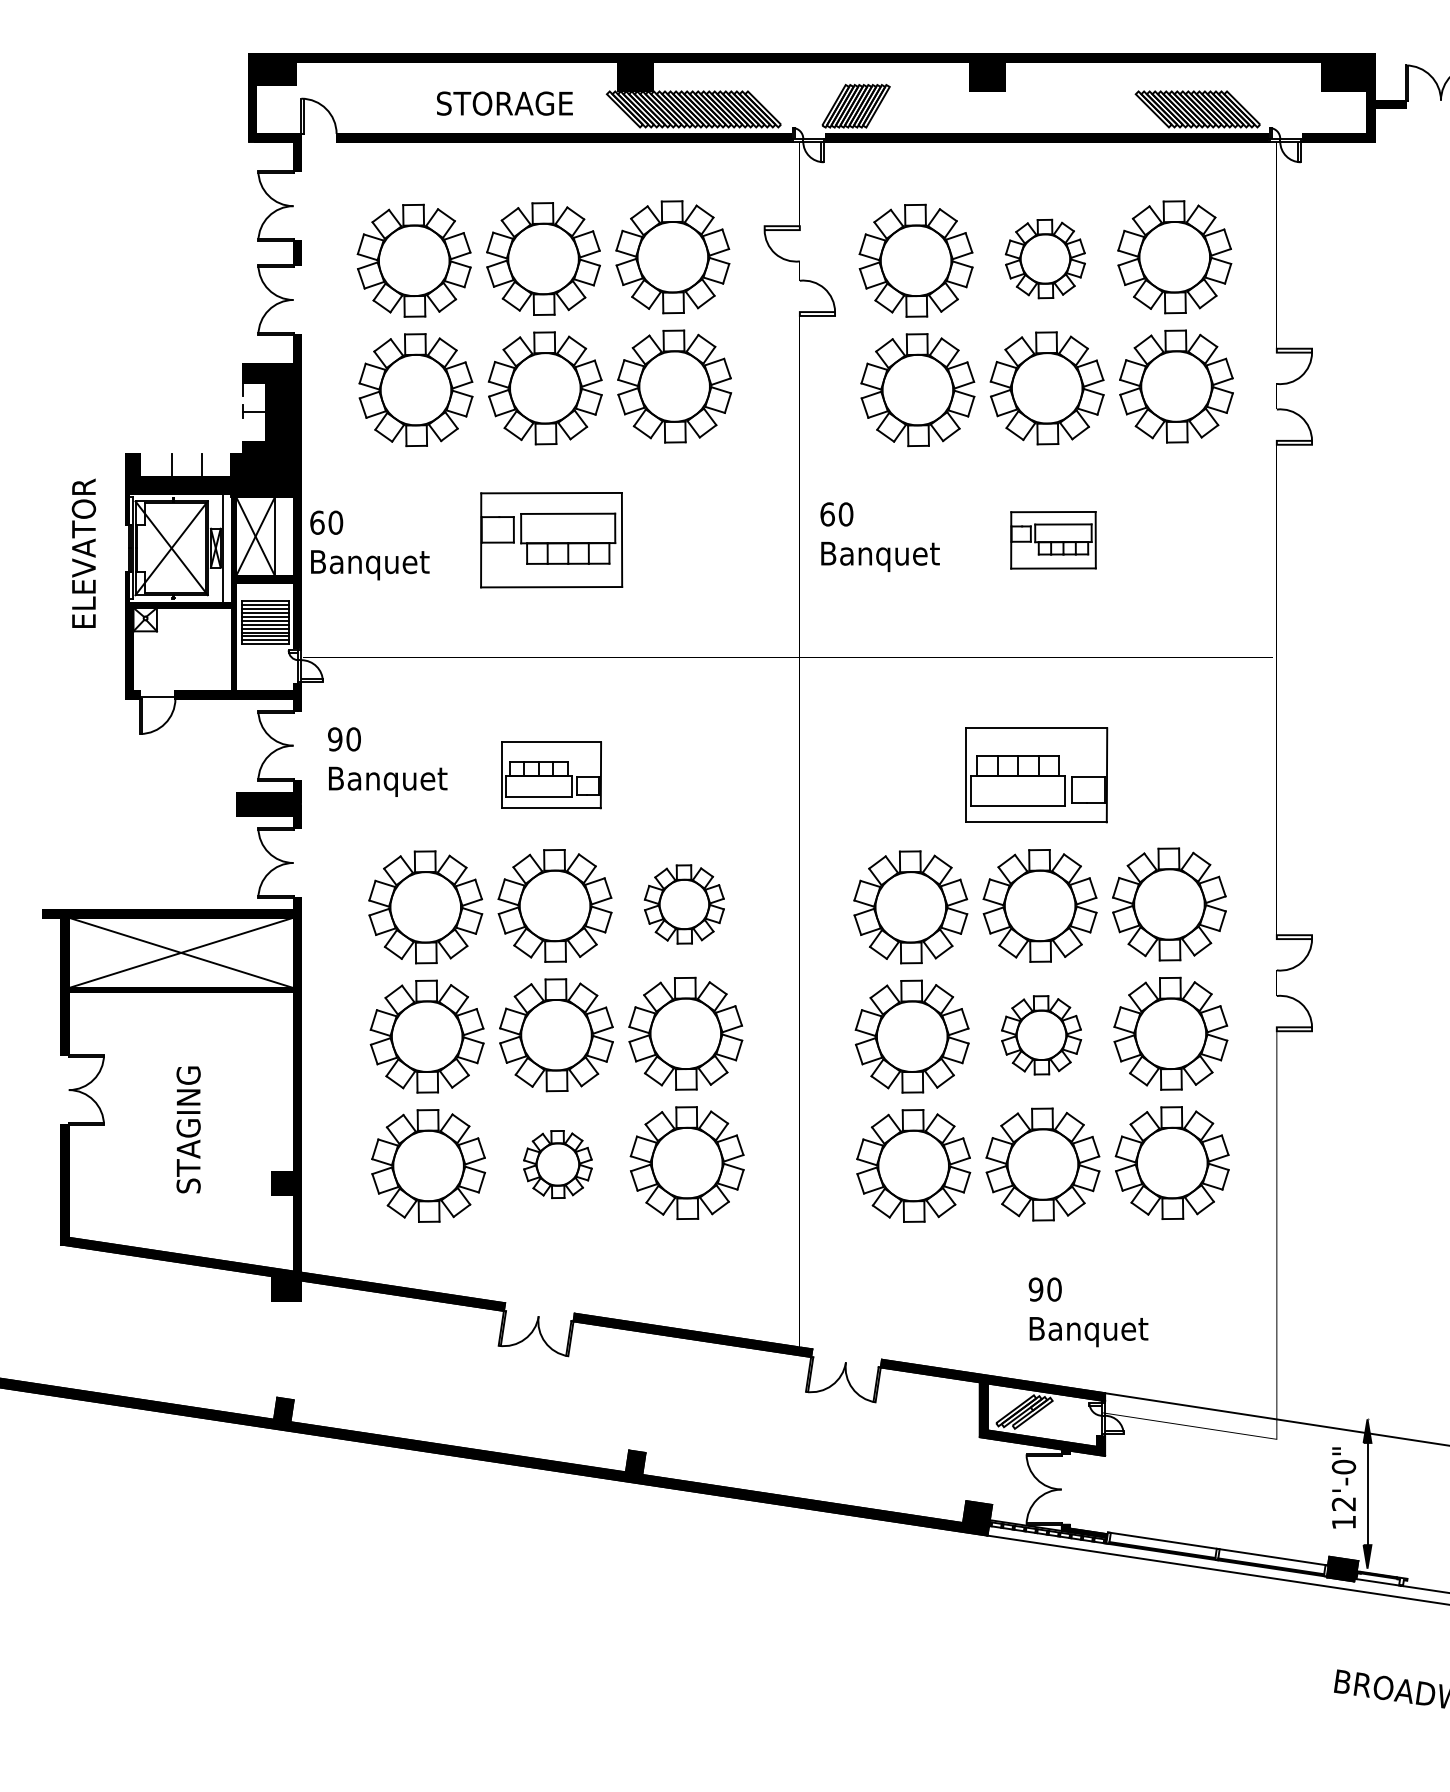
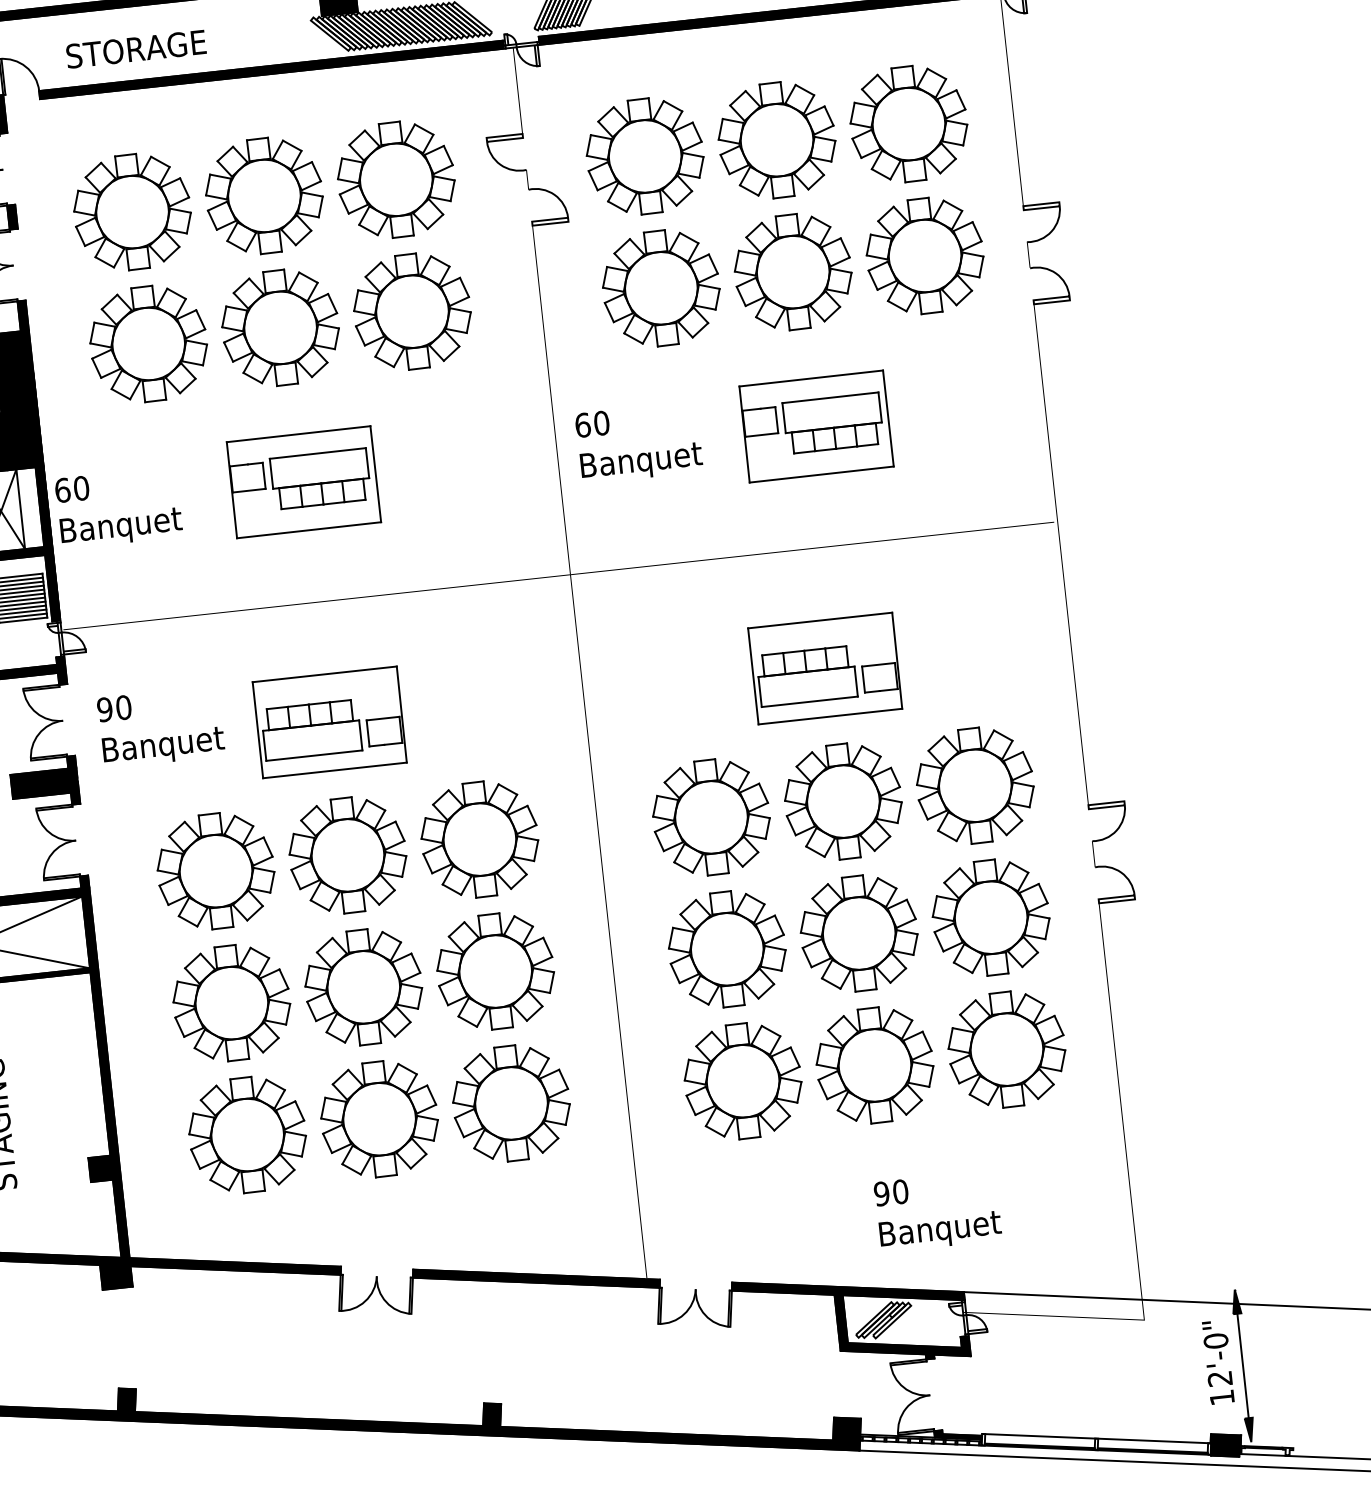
text: (504, 103) -> (135, 49), moved
part: (1045, 258) -> (777, 139), size x1.43
part: (1053, 540) -> (816, 426), size x1.67
part: (551, 775) -> (329, 722), size x1.43
part: (684, 904) -> (480, 839), size x1.43
part: (1041, 1035) -> (859, 933), size x1.43
part: (557, 1164) -> (379, 1119), size x1.67

